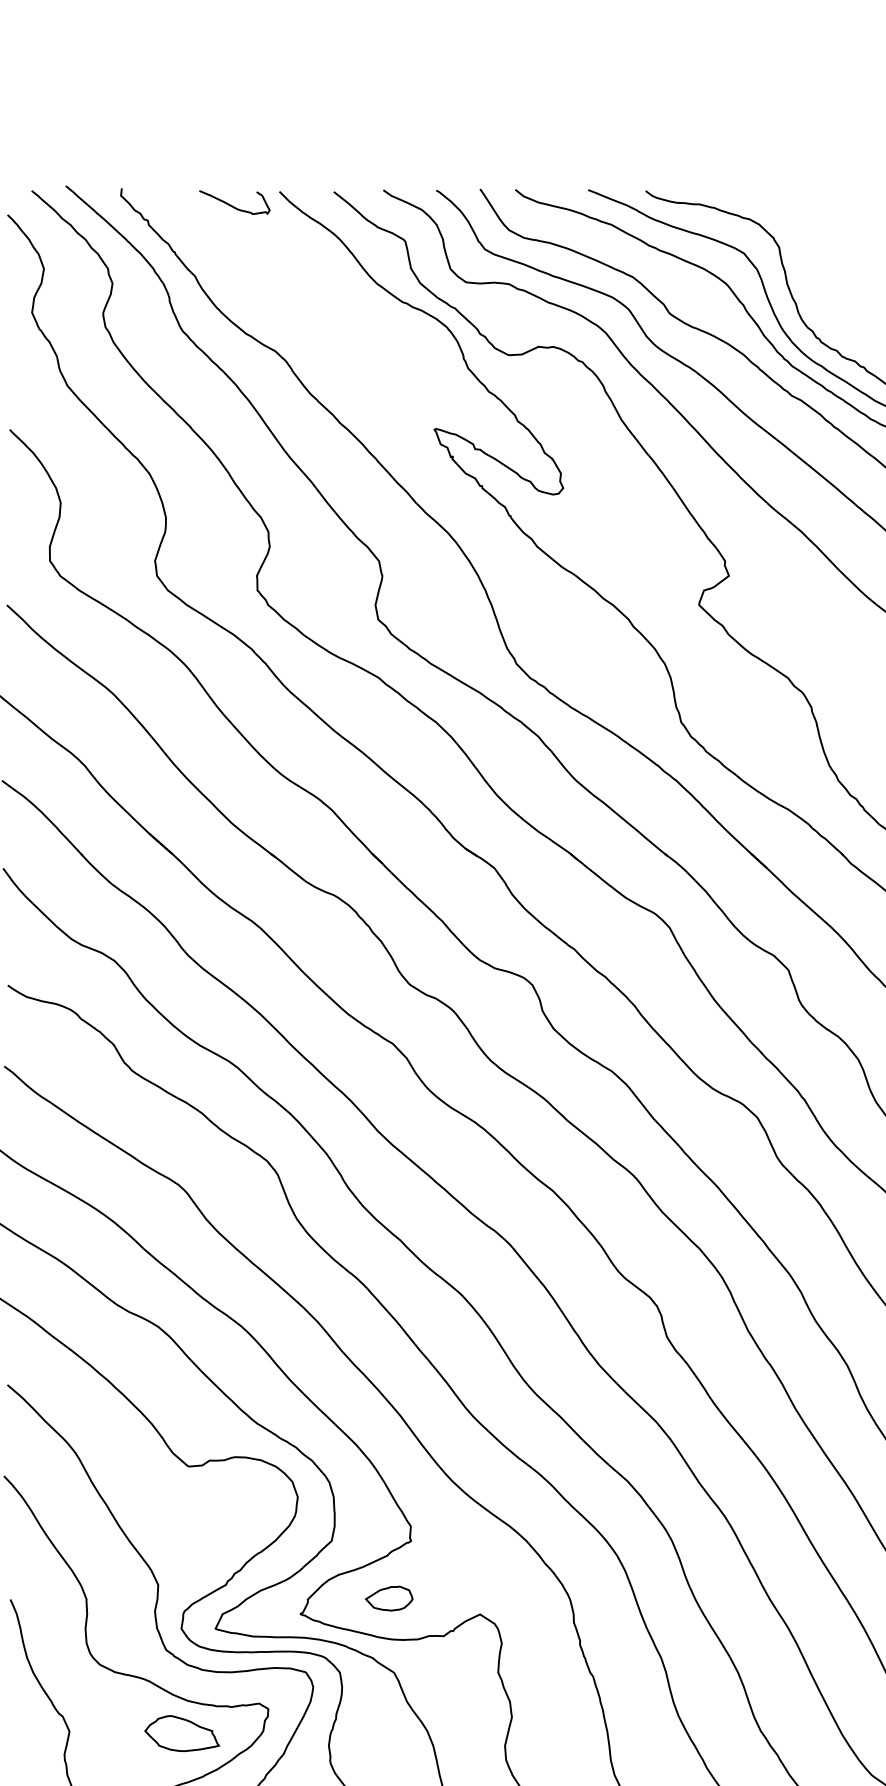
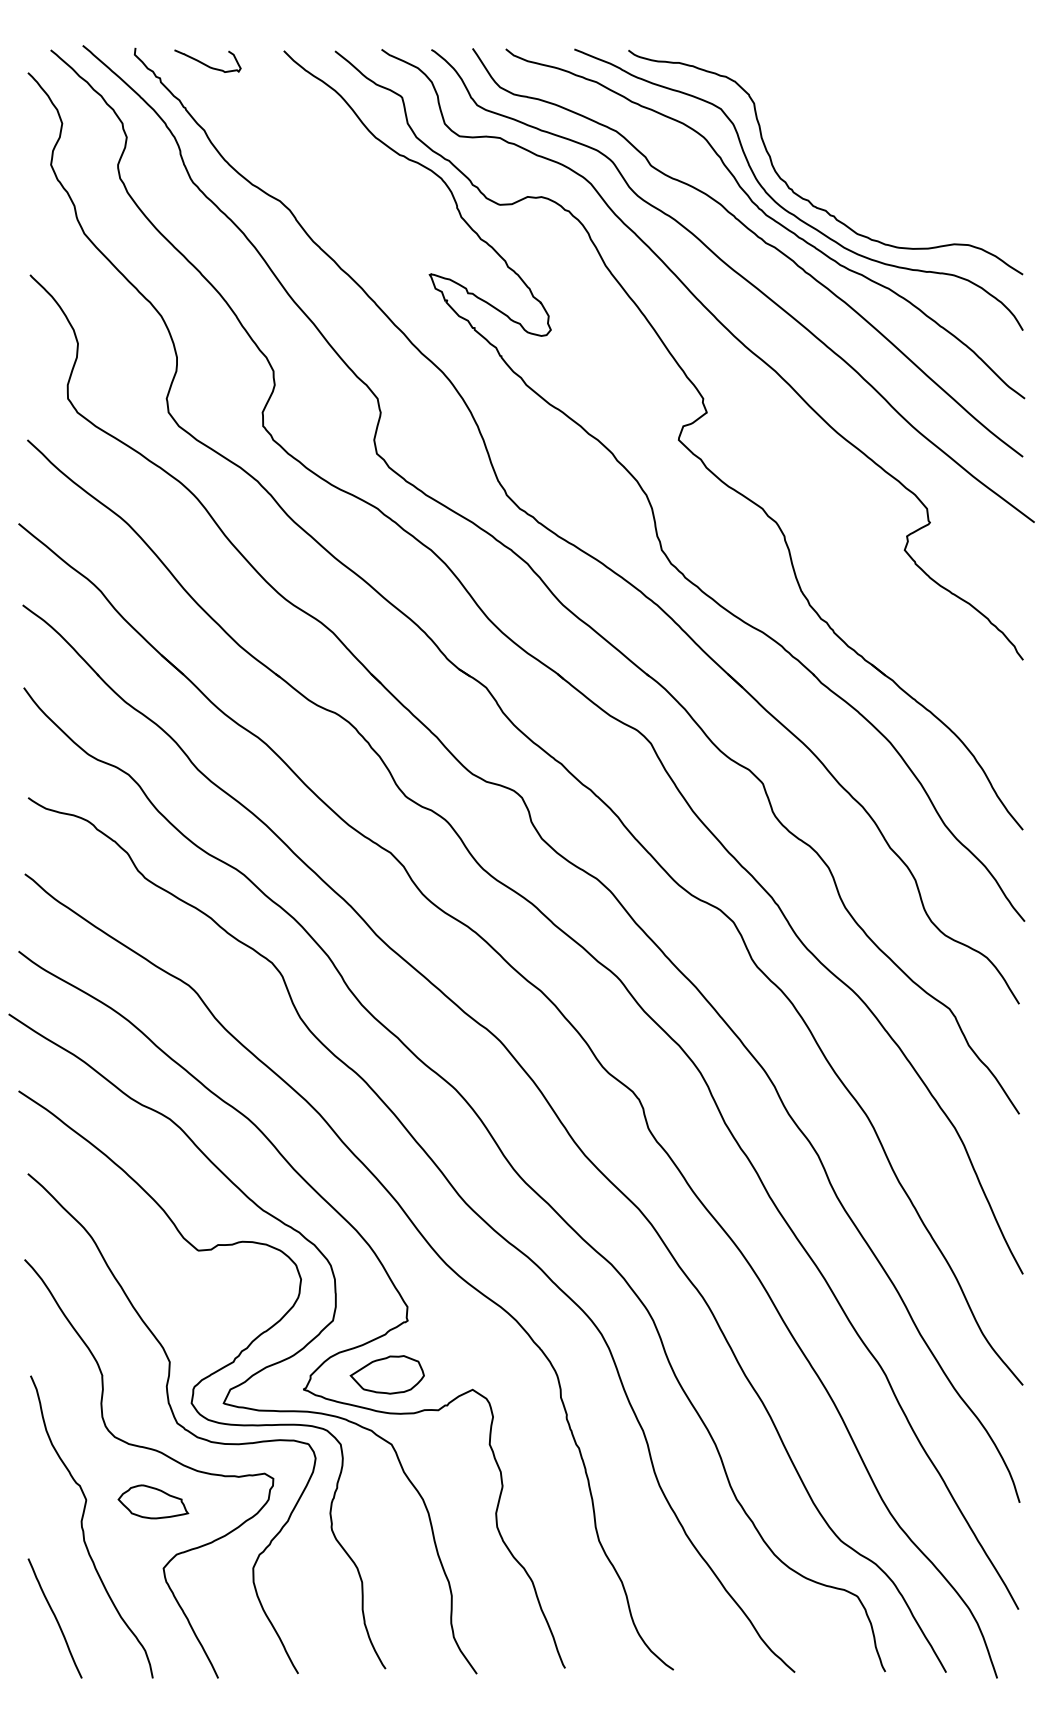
curve: (232, 204) -> (205, 63), moved
part: (388, 1598) -> (386, 1374), size x1.67
part: (182, 1733) -> (153, 1501), moved

